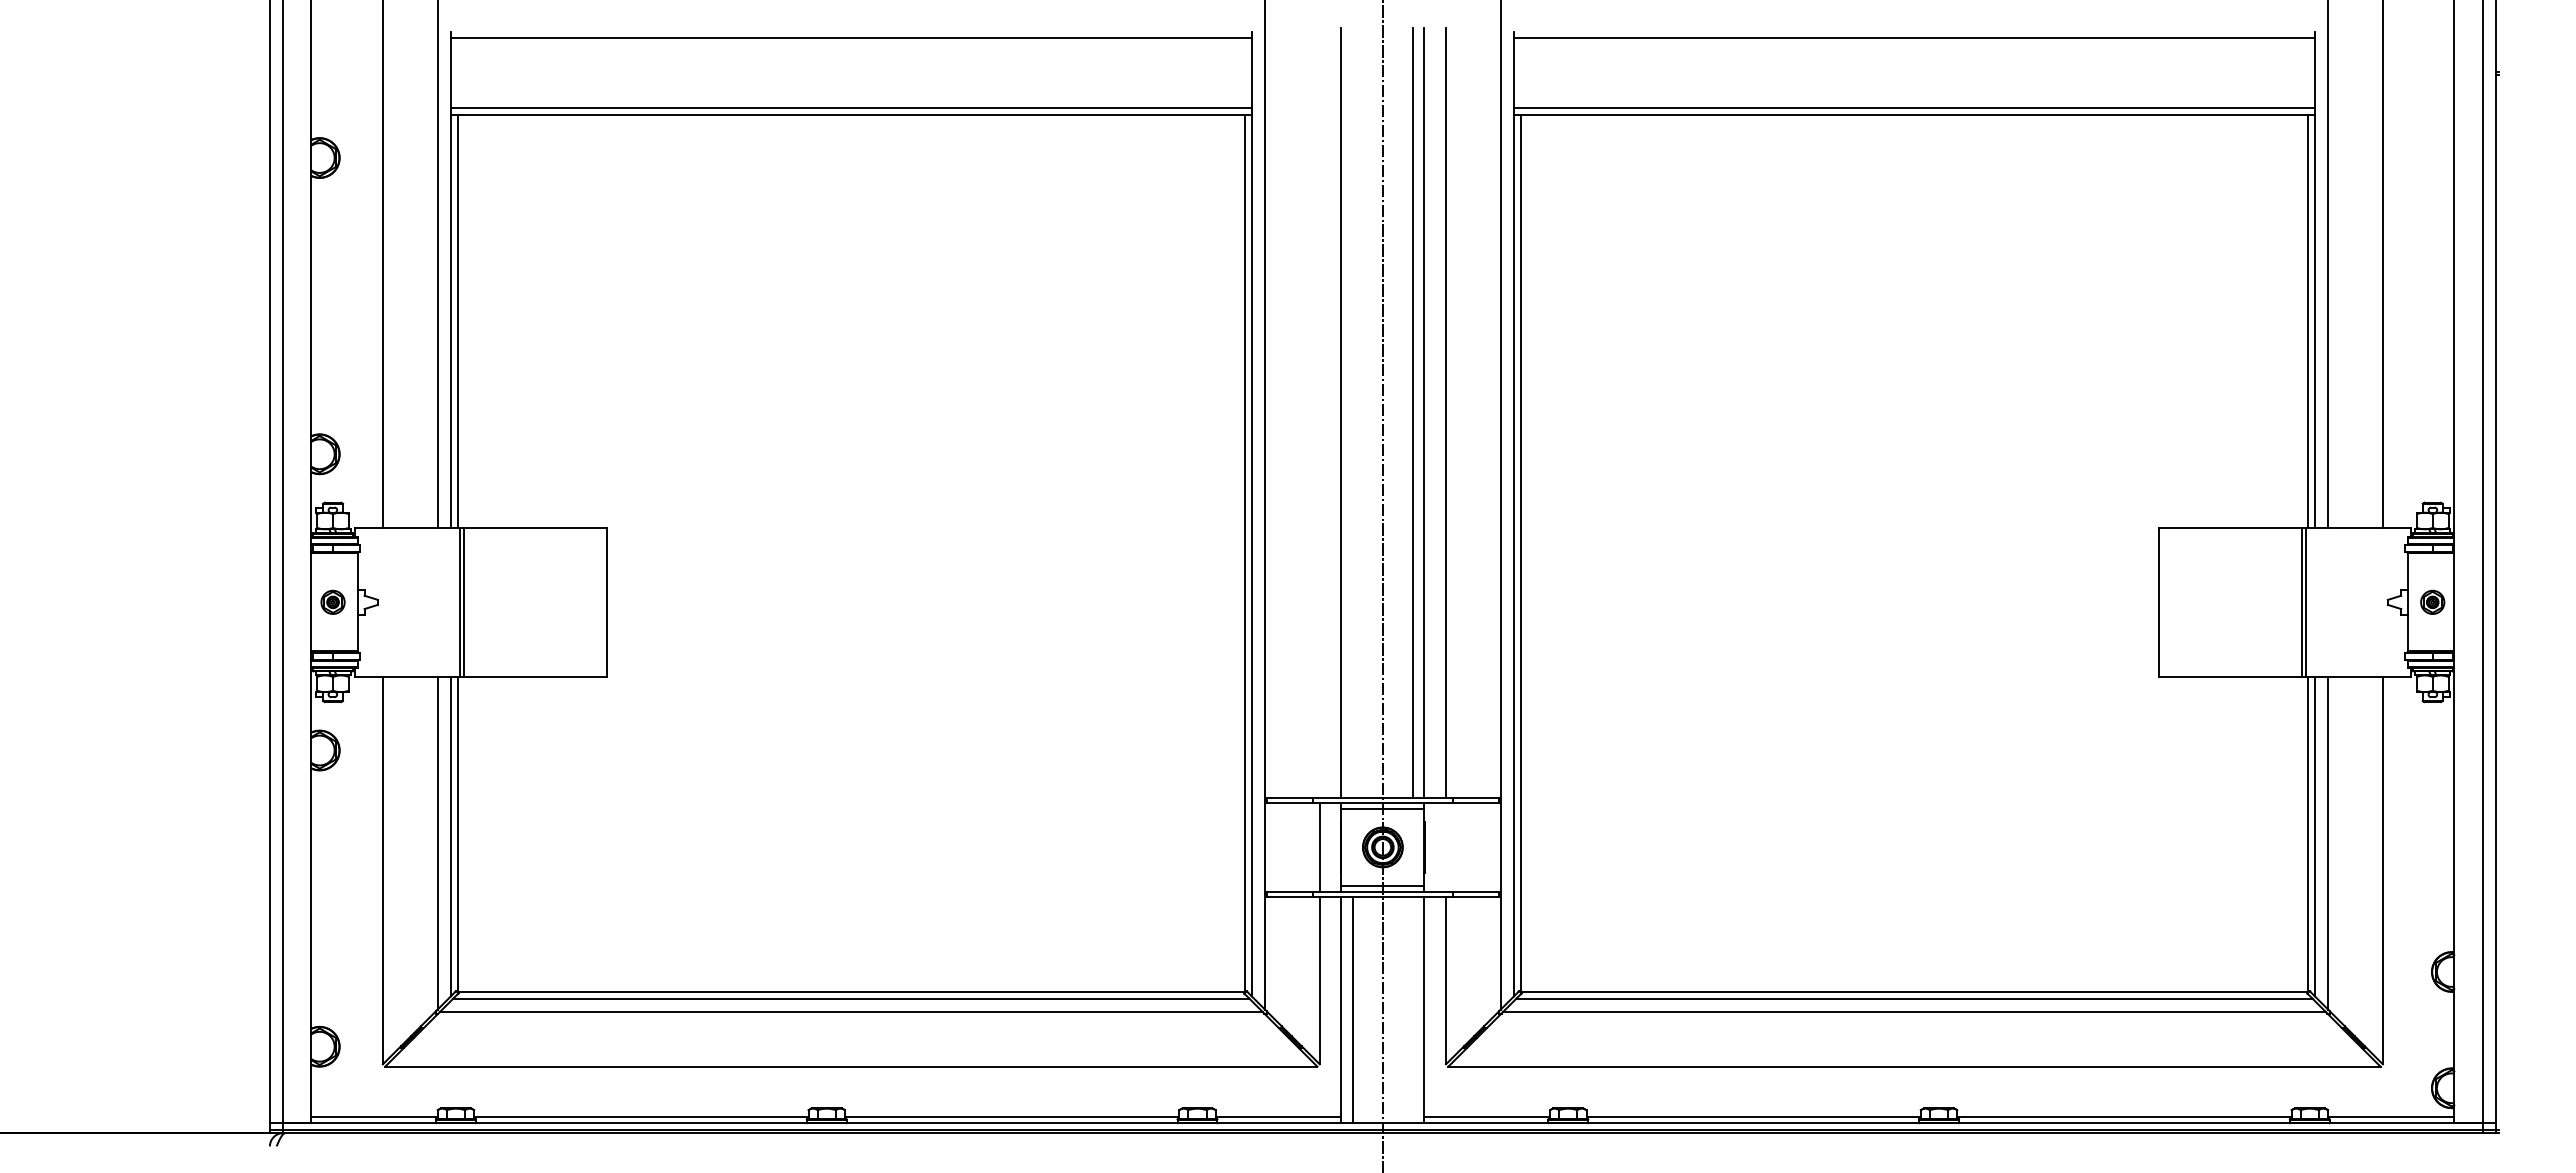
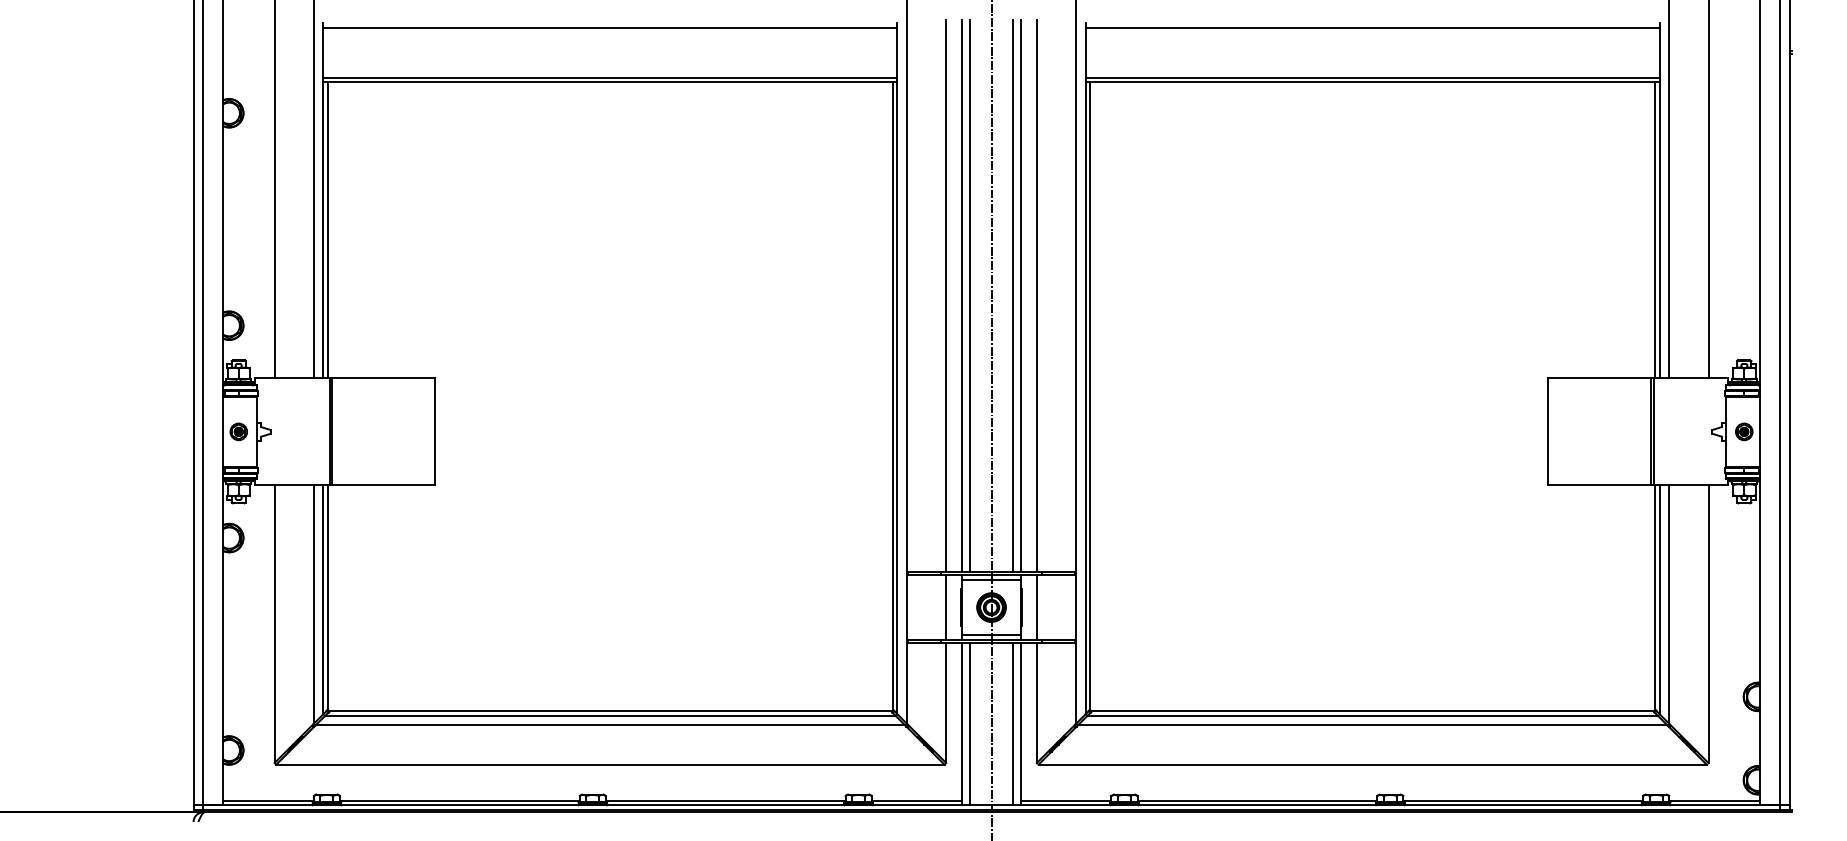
line: (1319, 412) -> (946, 295), added
line: (1353, 412) -> (970, 295), added
line: (1446, 847) -> (1037, 607), added
line: (1412, 1010) -> (1012, 724), added

